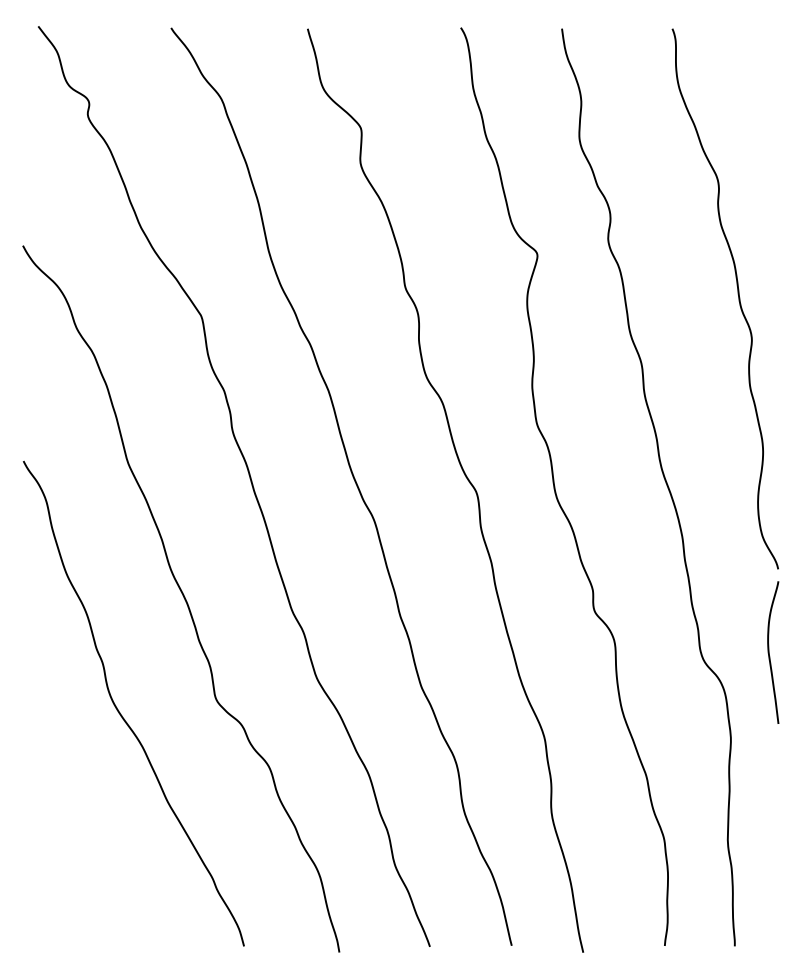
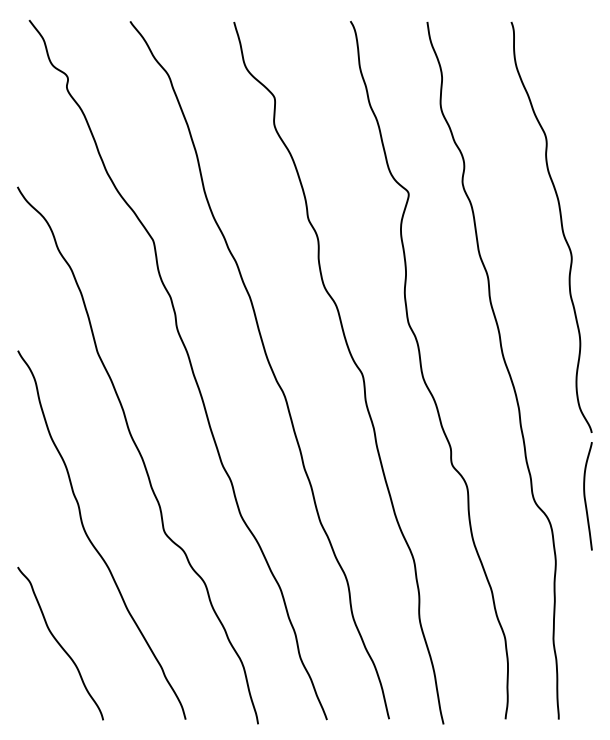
curve: (79, 846) -> (60, 643), added

